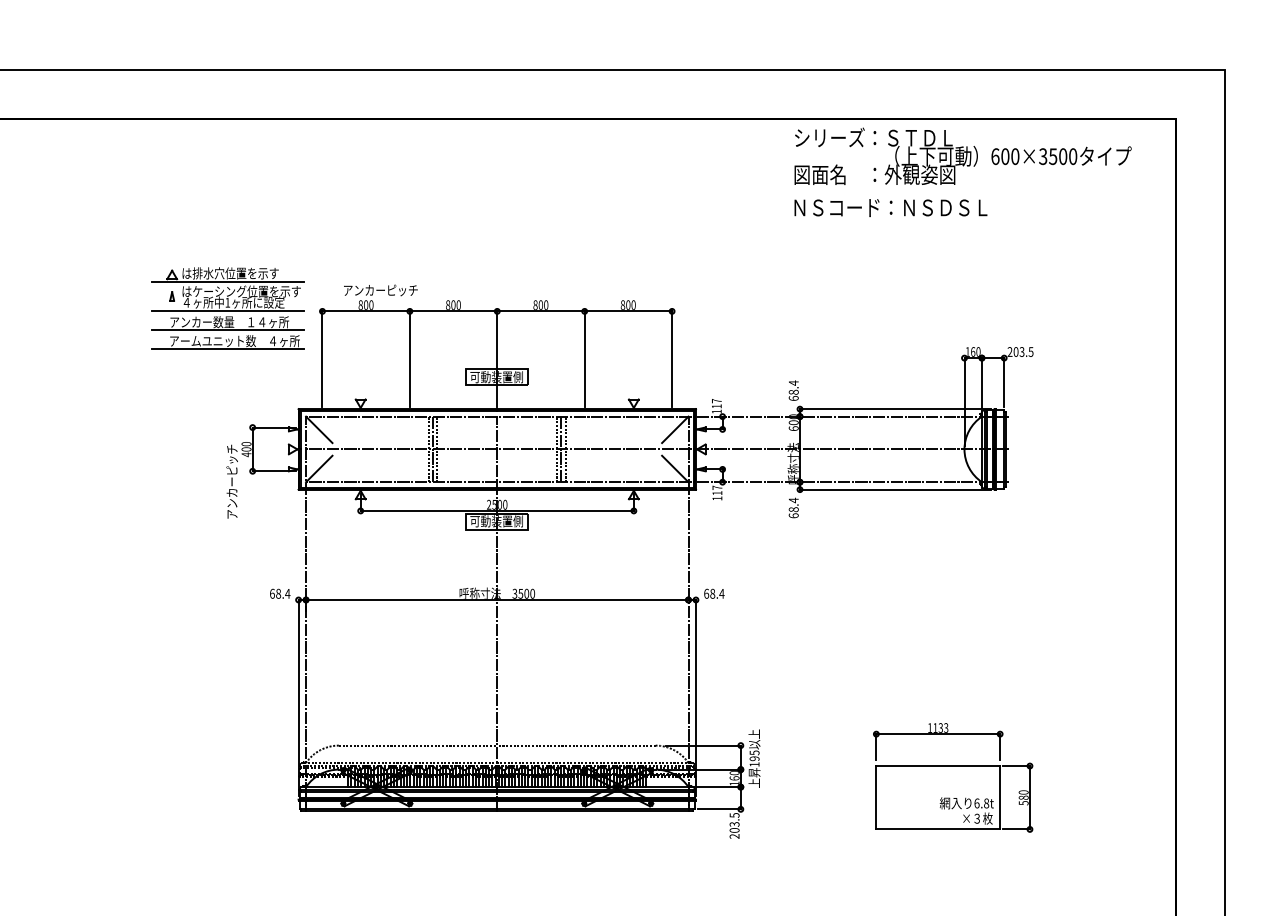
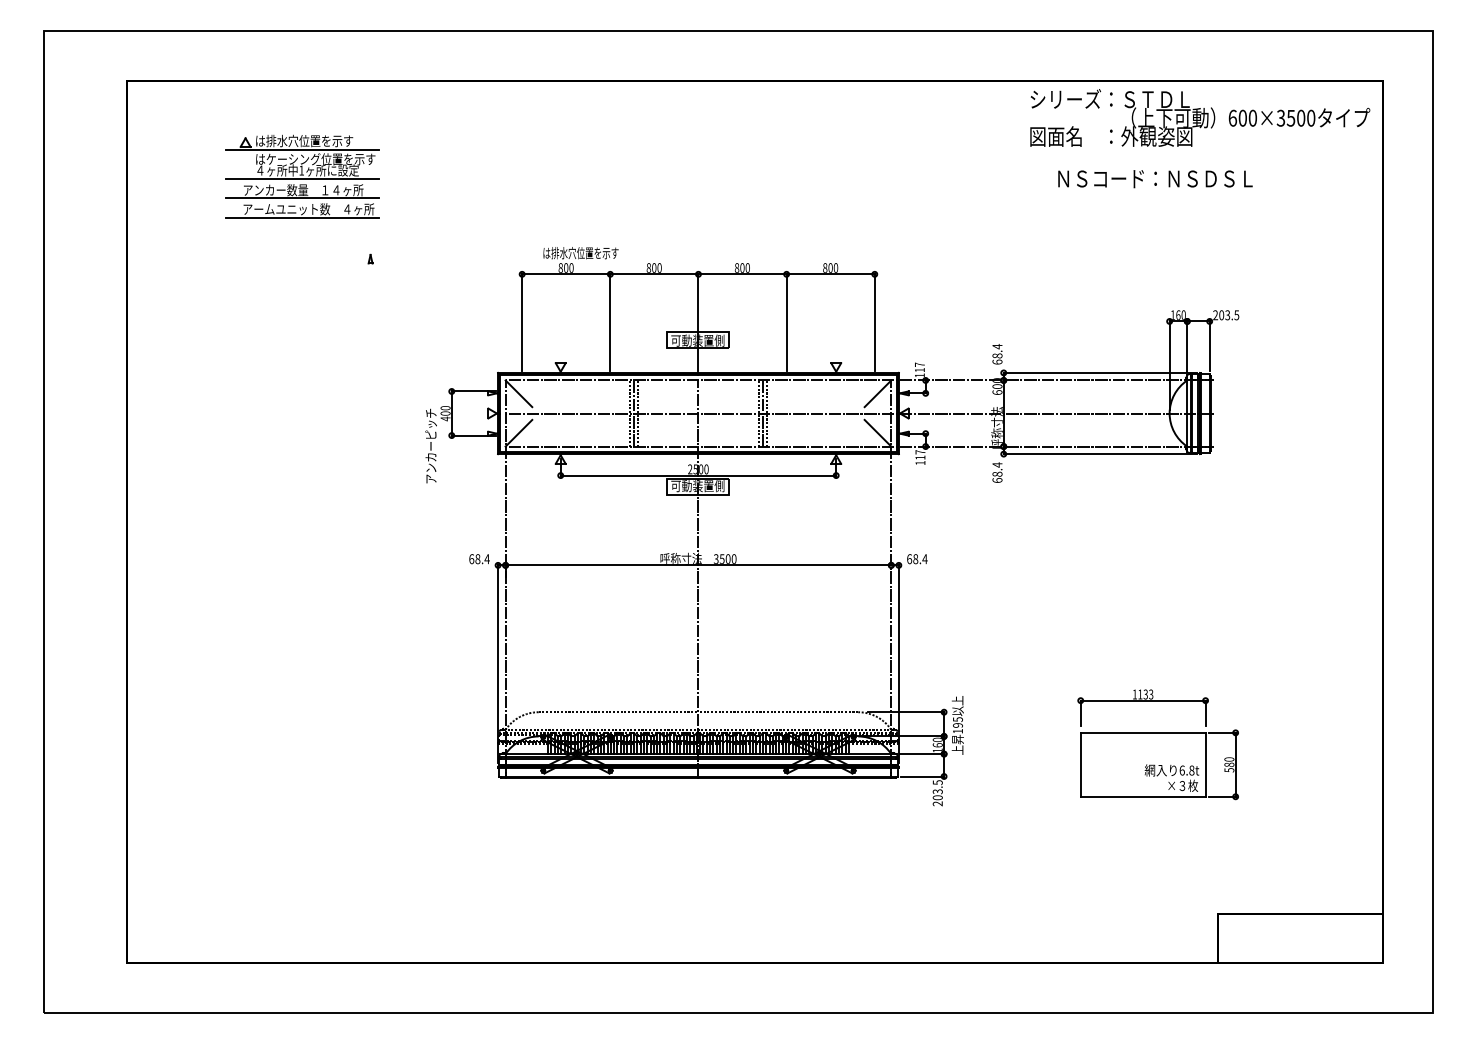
text: (963, 155) -> (1200, 117), moved
text: (890, 208) -> (1155, 179), moved
text: (380, 290) -> (580, 253), アンカーピッチ -> は排水穴位置を示す
part: (228, 308) -> (302, 176), moved

